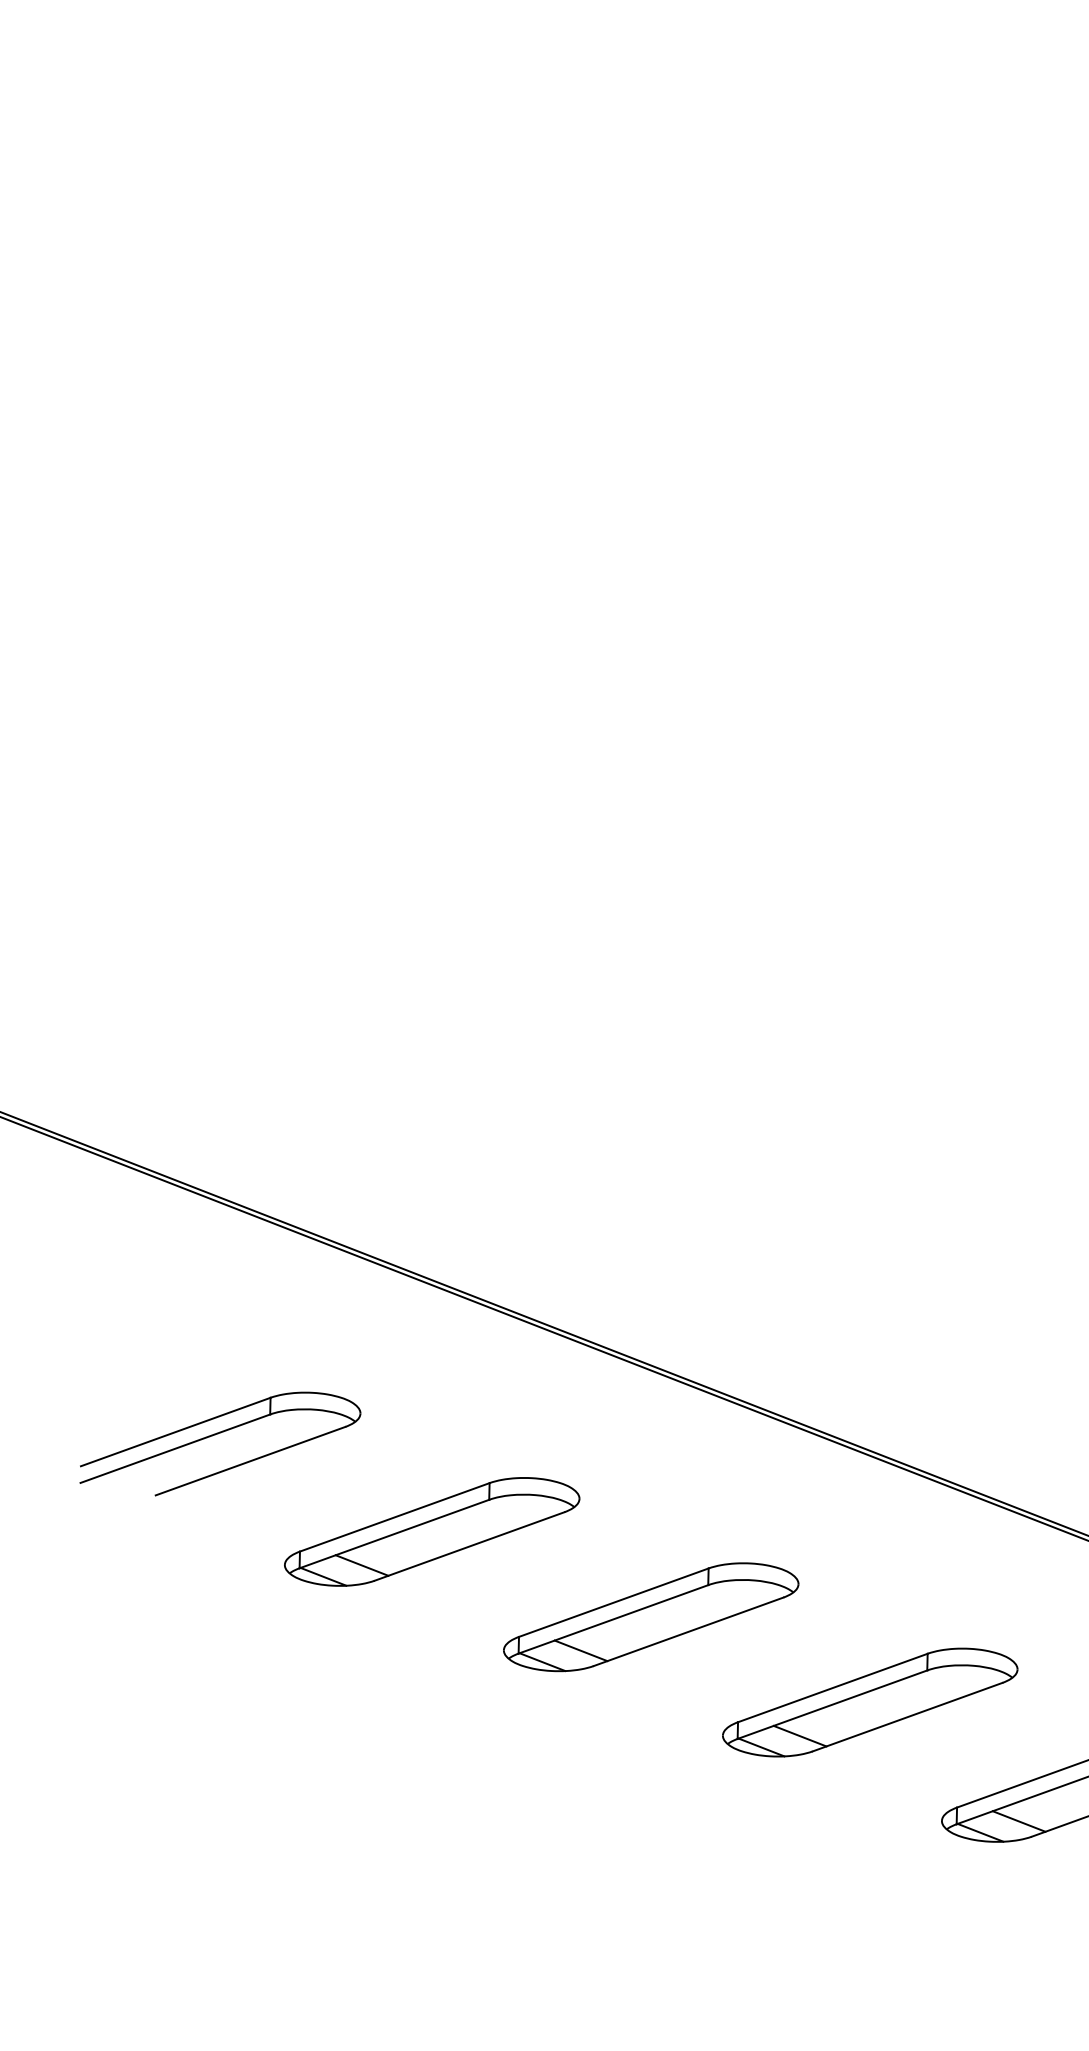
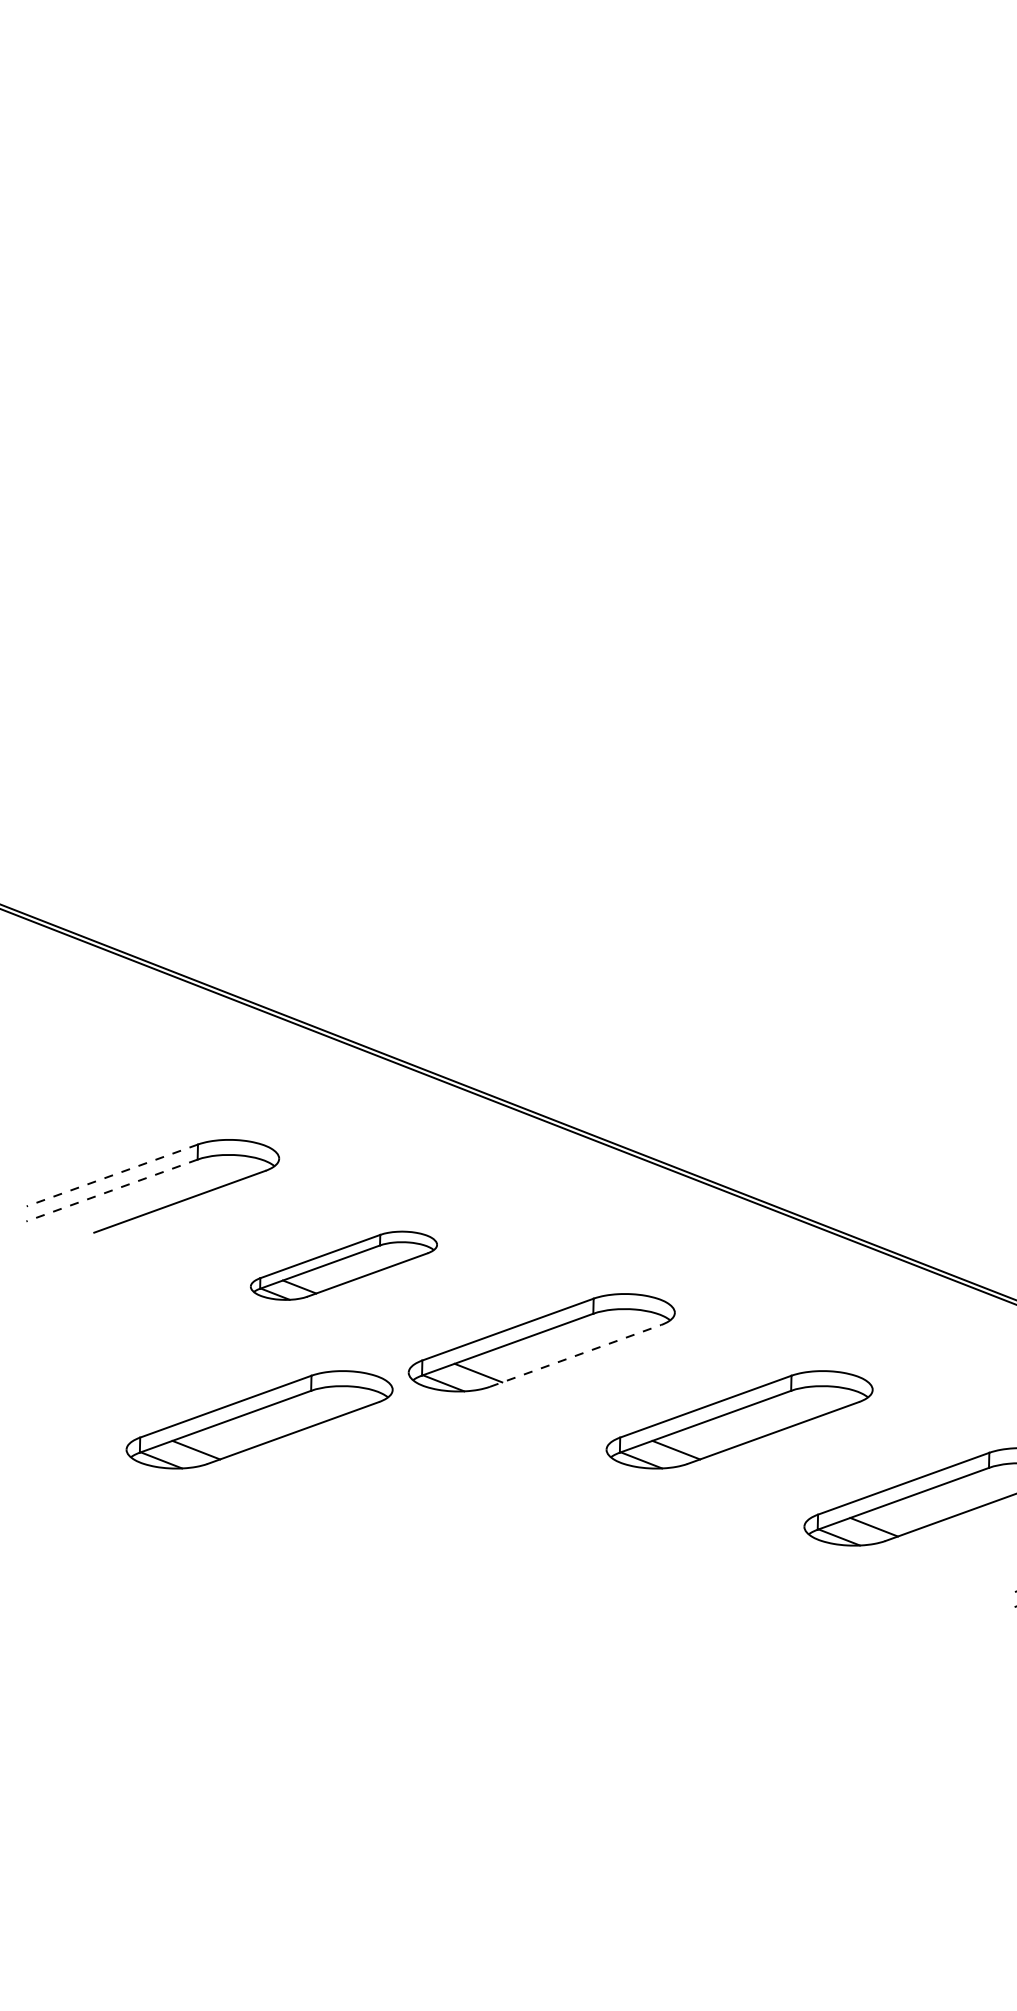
line: (174, 1432) -> (111, 1175), solid -> dashed
line: (174, 1448) -> (111, 1190), solid -> dashed
part: (431, 1531) -> (343, 1265), size x0.7
line: (689, 1631) -> (576, 1355), solid -> dashed
part: (338, 1702) -> (259, 1419), added

